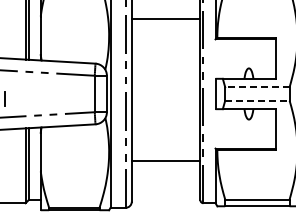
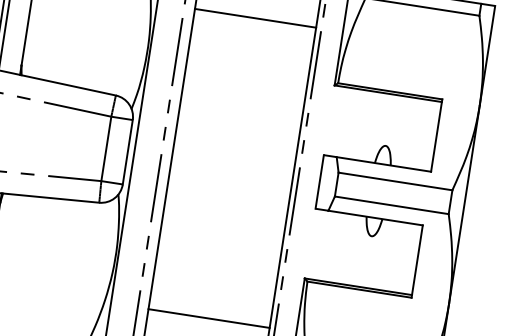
line: (165, 19) -> (254, 18), moved
line: (256, 87) -> (393, 181), dashed -> solid
line: (257, 100) -> (392, 204), dashed -> solid
line: (165, 160) -> (208, 317), moved

